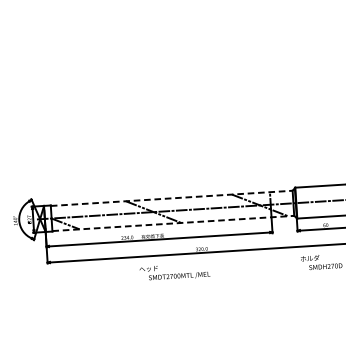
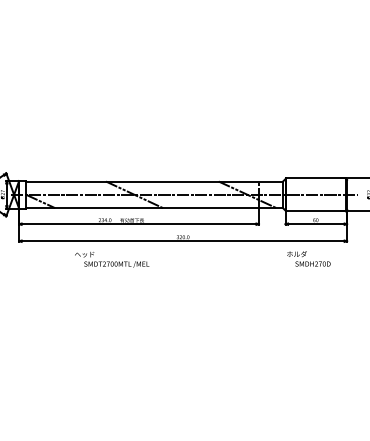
line: (172, 198) -> (155, 181), dashed -> solid
line: (174, 223) -> (155, 208), dashed -> solid
text: (175, 271) -> (112, 259), moved

